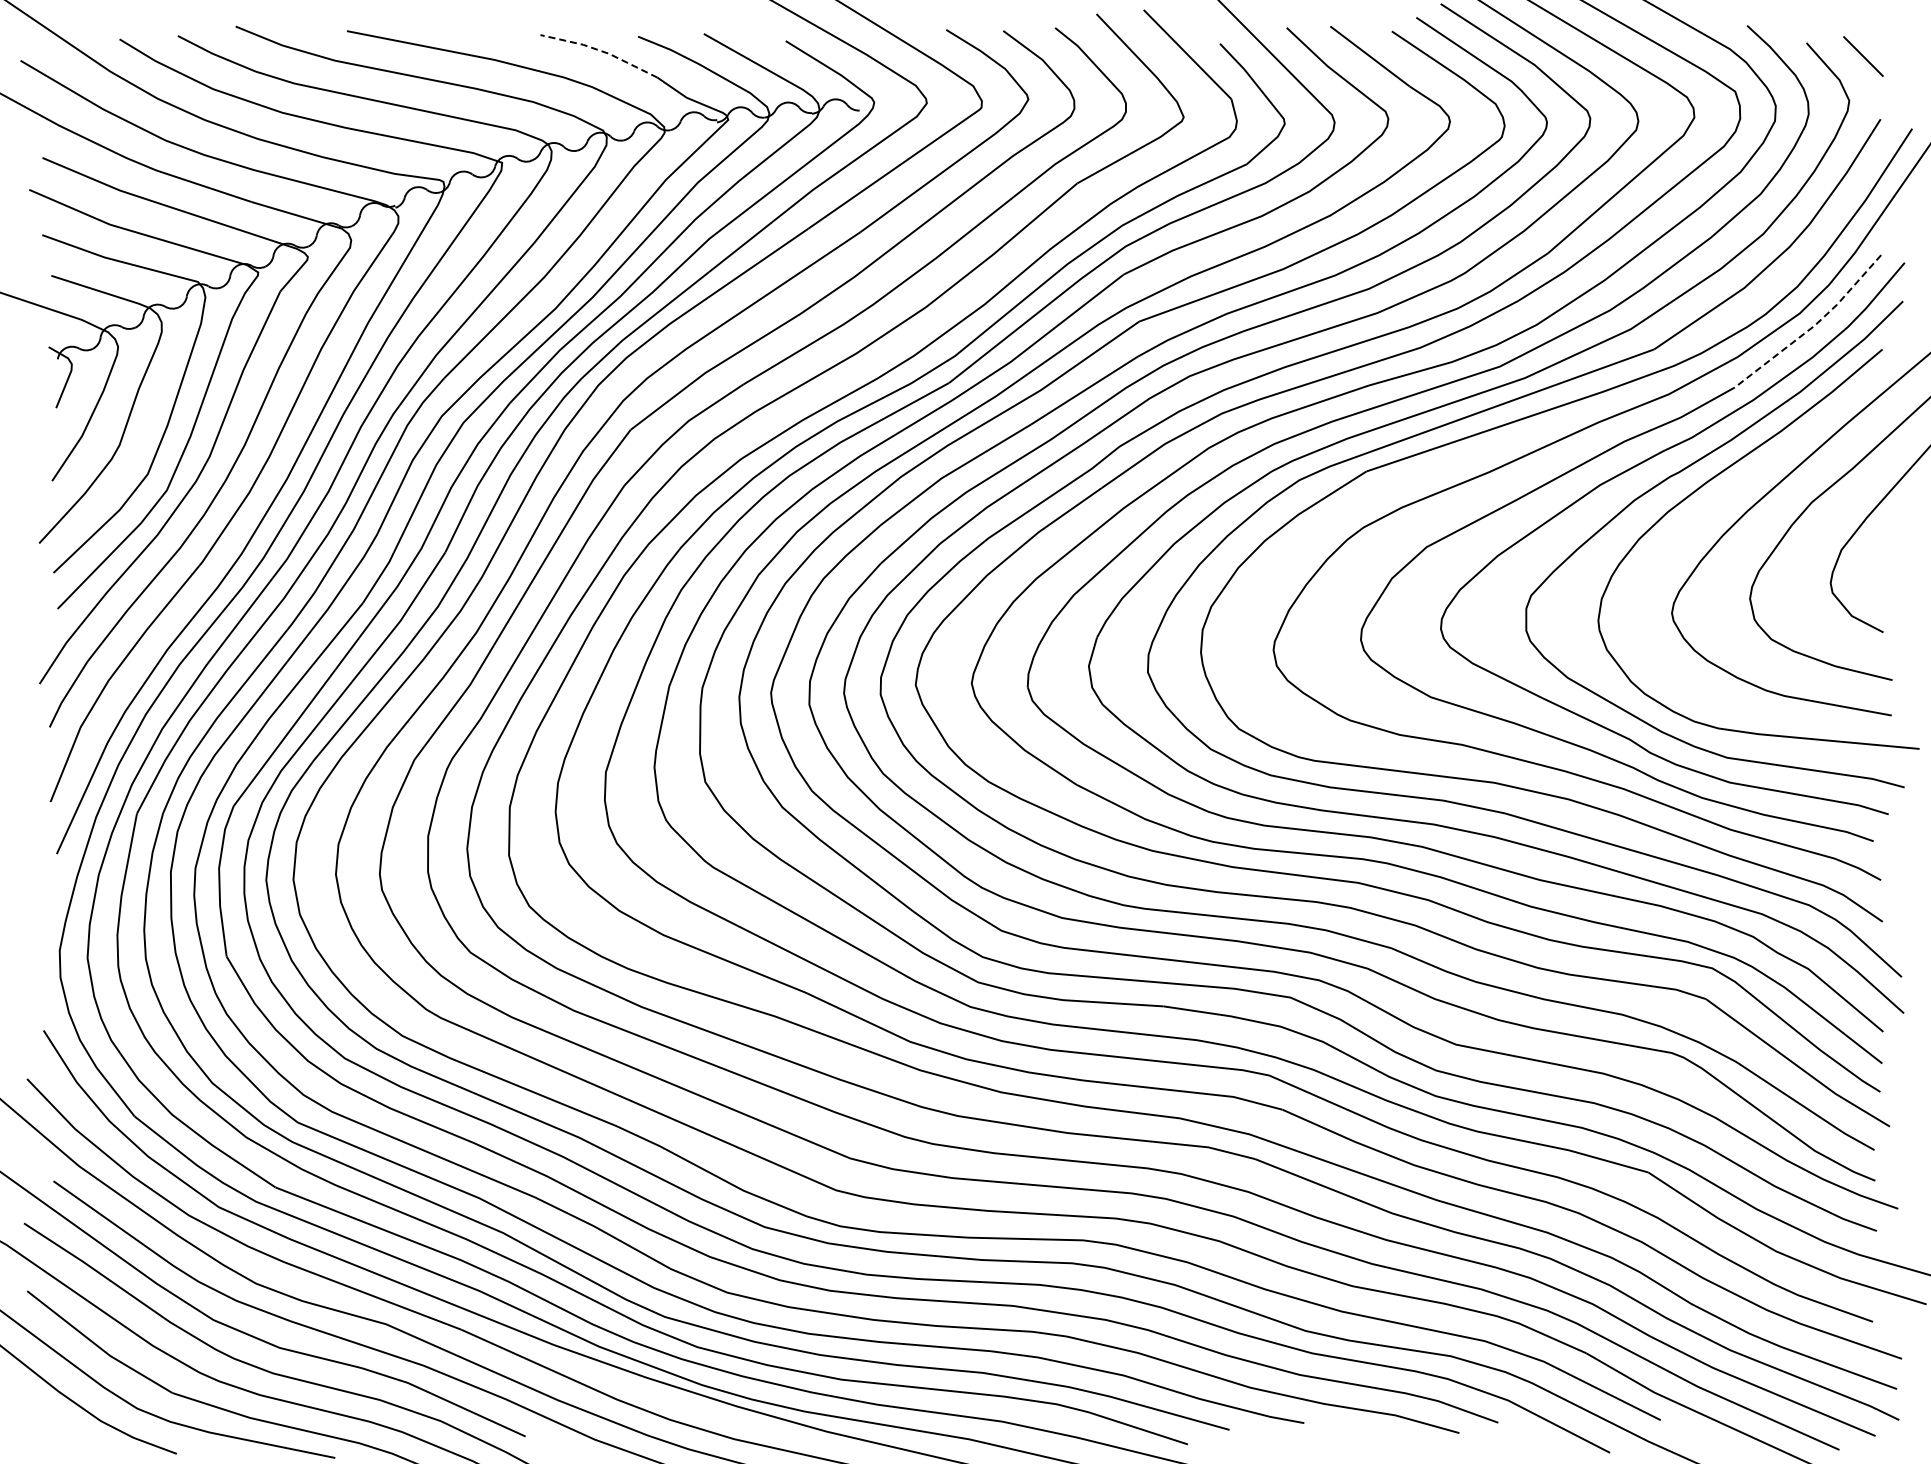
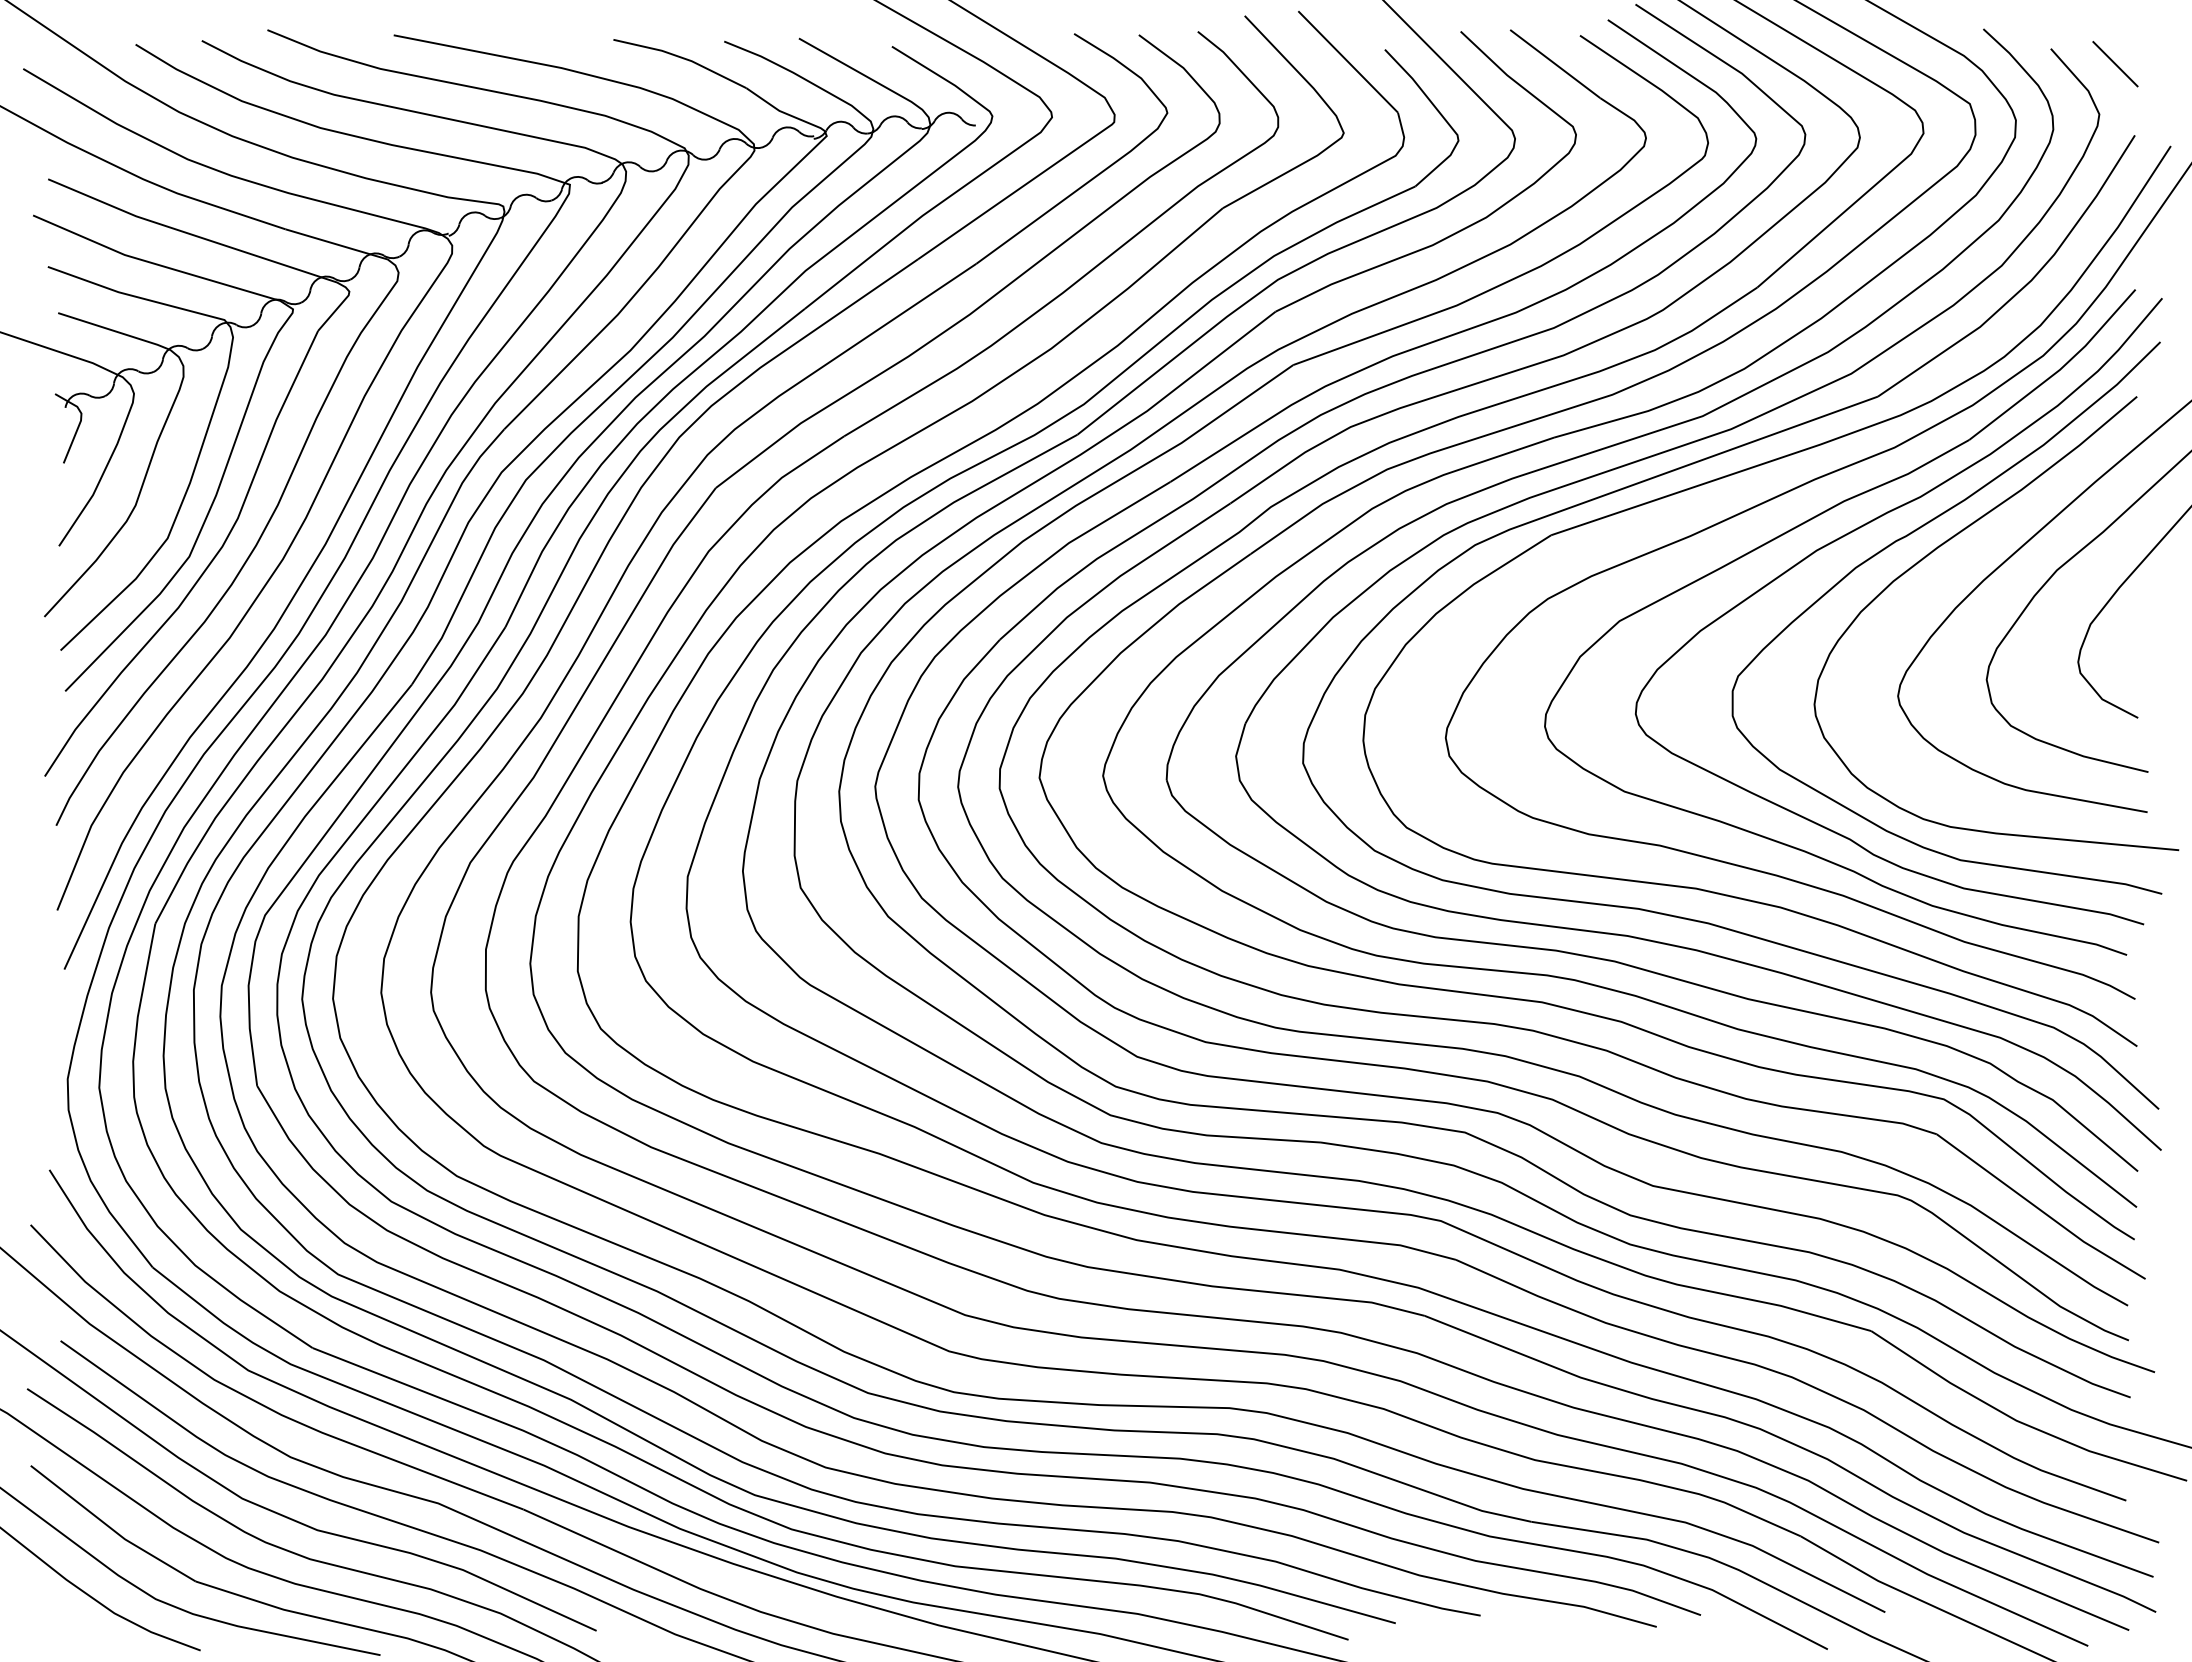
line: (601, 51) -> (682, 58), dashed -> solid
line: (1813, 326) -> (2058, 370), dashed -> solid

